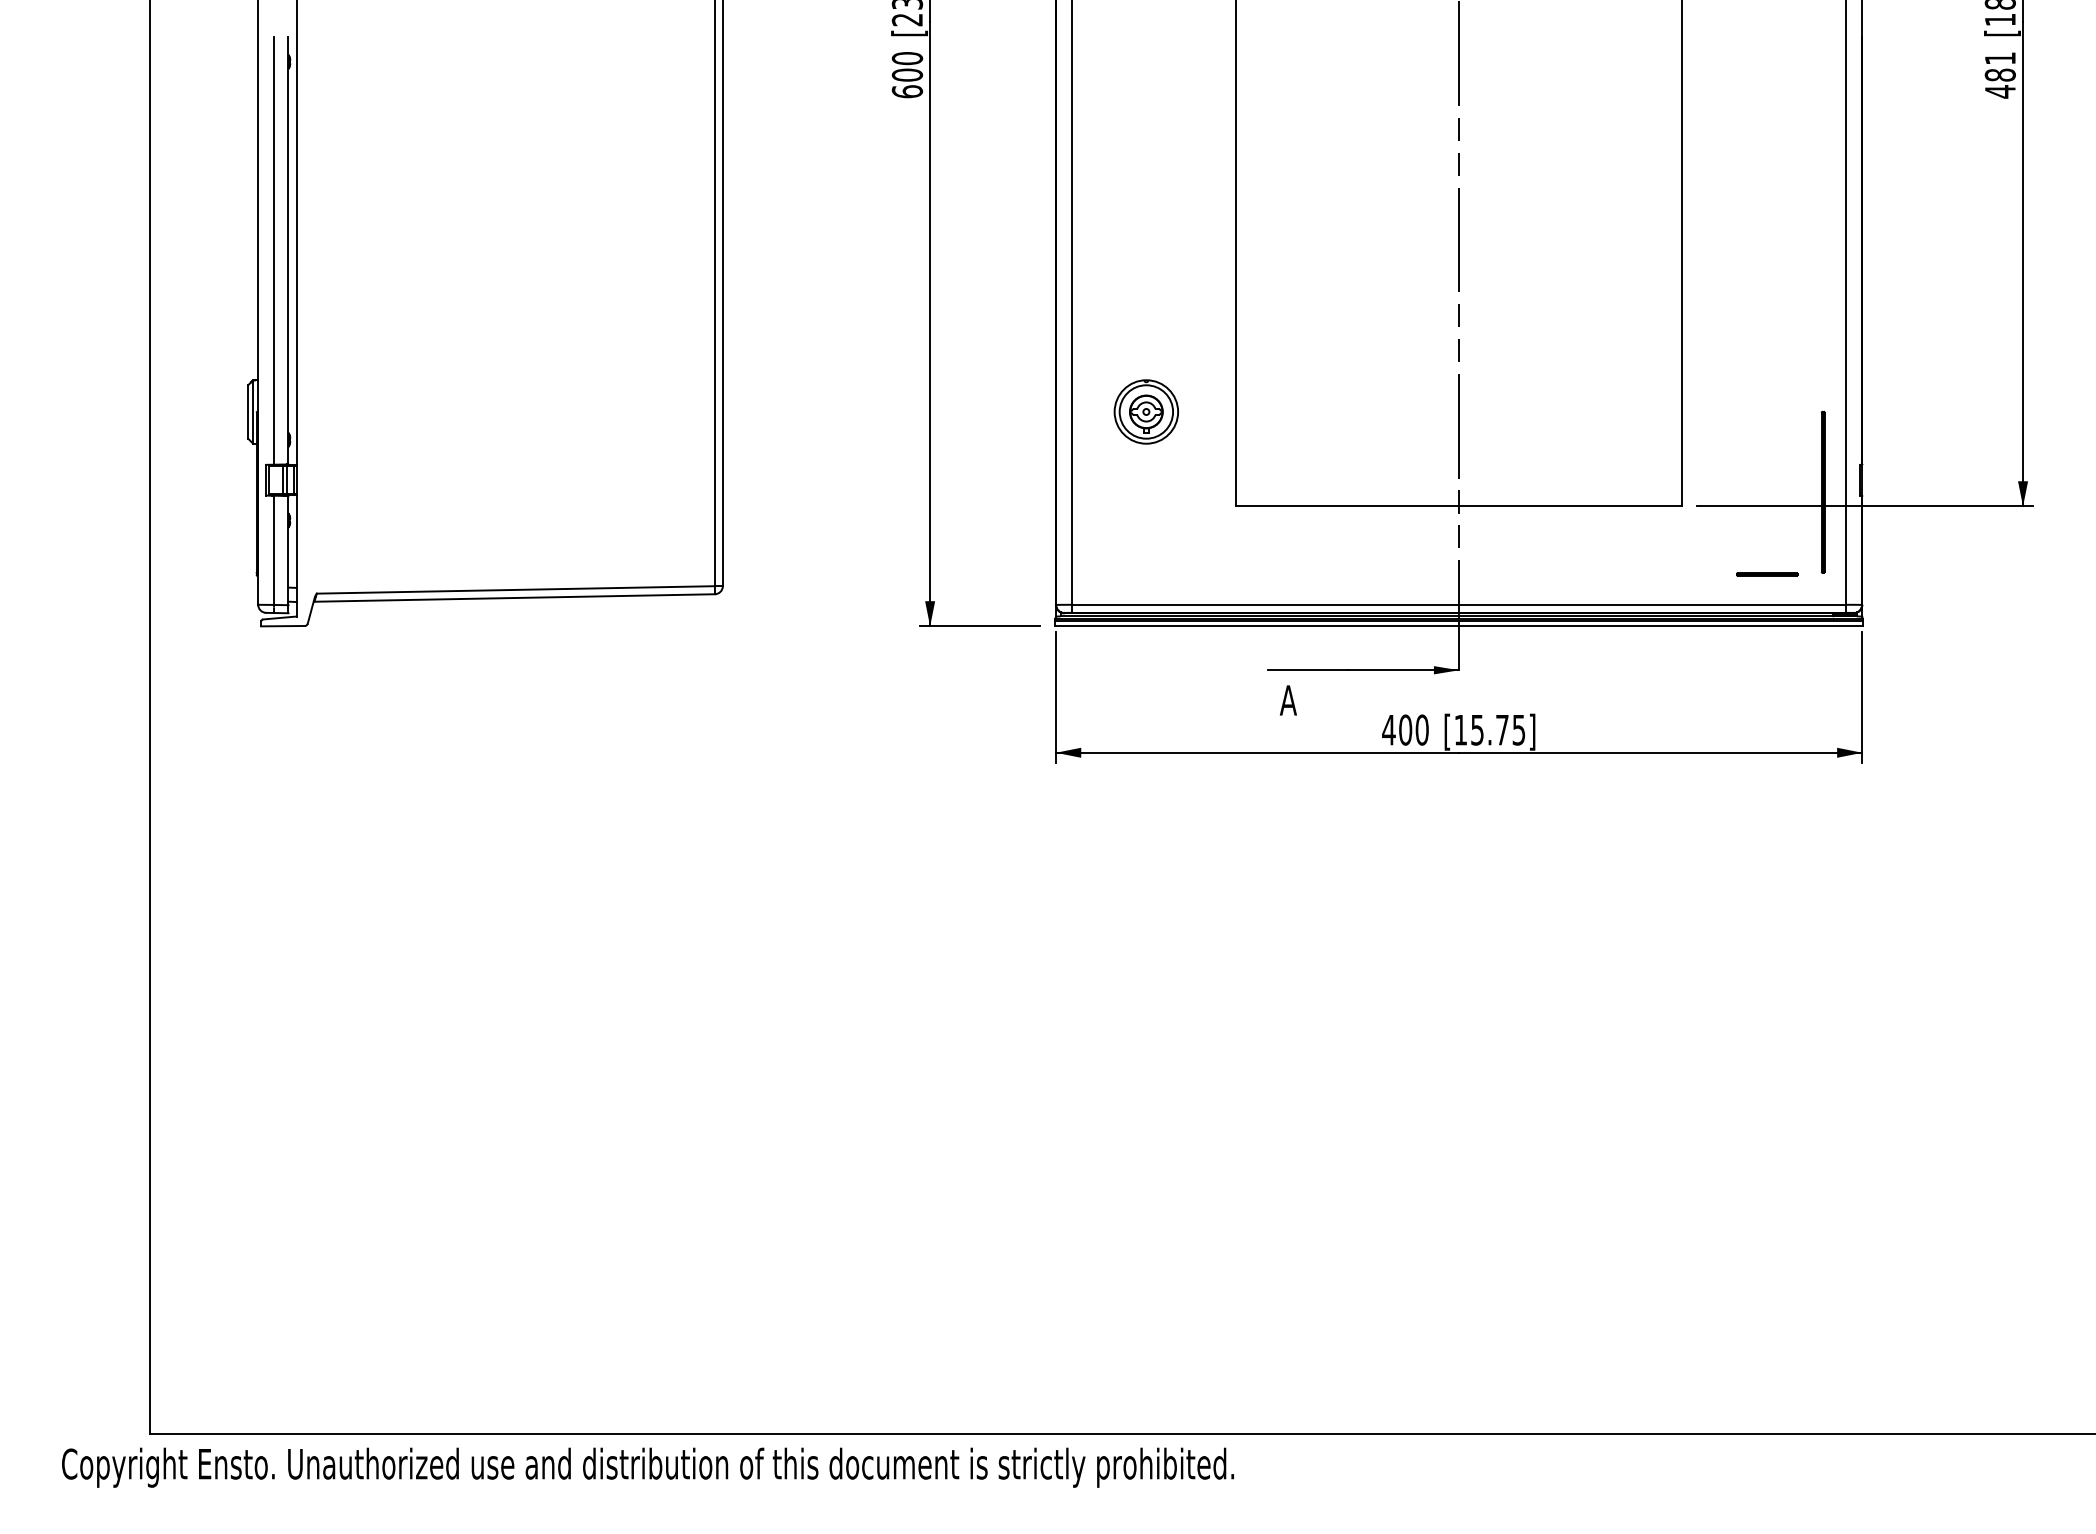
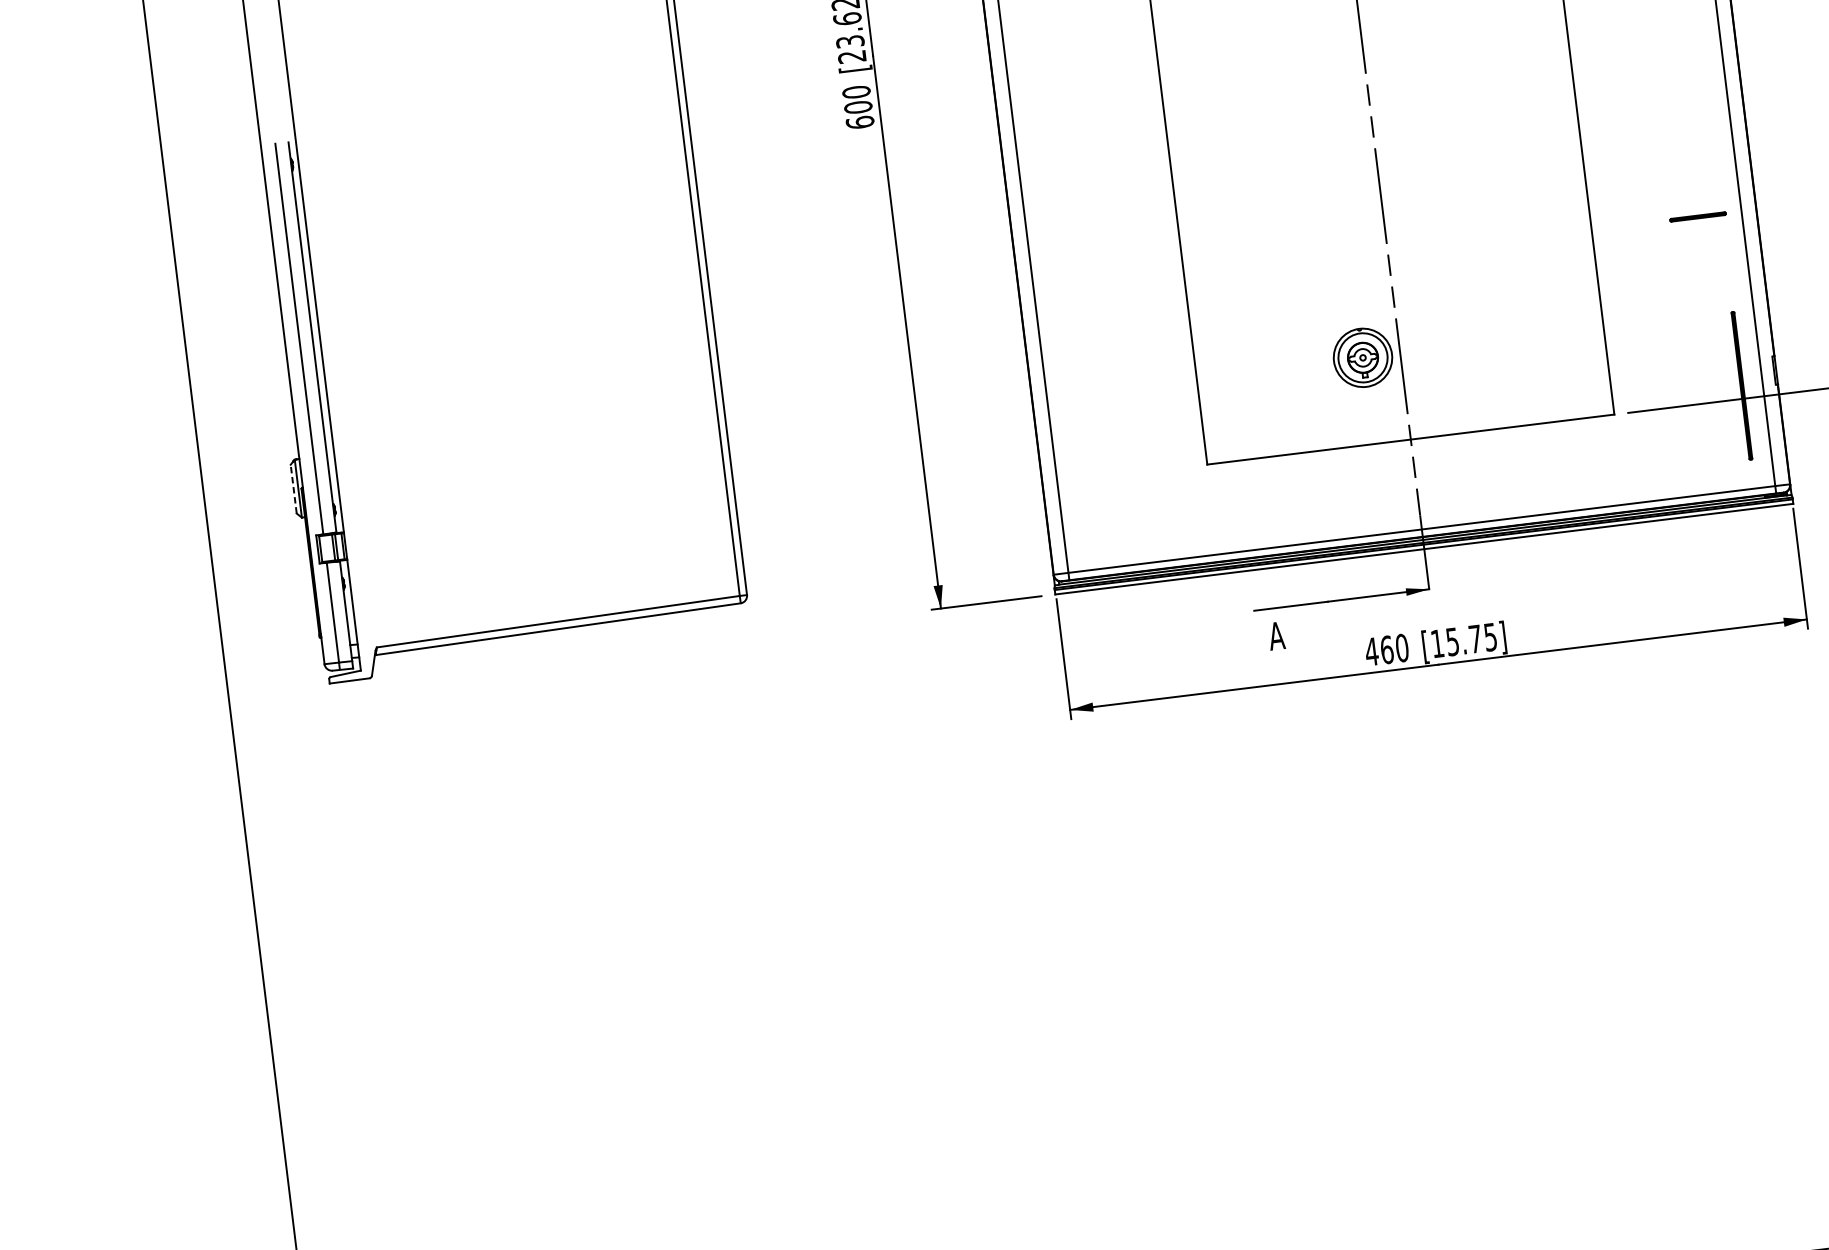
line: (248, 411) -> (293, 488), solid -> dashed
part: (1145, 411) -> (1362, 357), moved
line: (1767, 574) -> (1698, 217), moved
text: (1405, 729) -> (1386, 649), 400 -> 460

